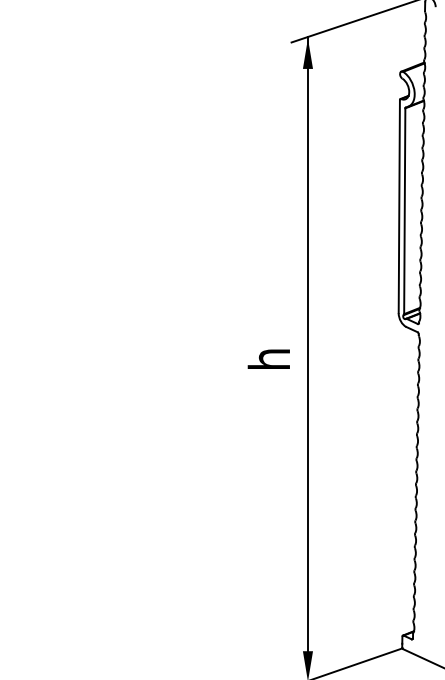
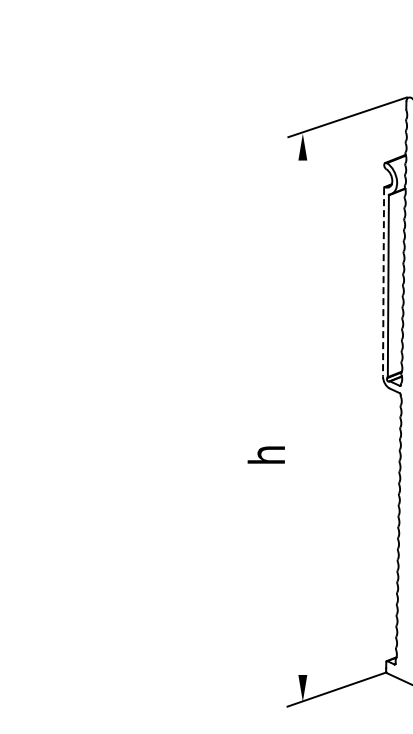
line: (399, 206) -> (383, 282), solid -> dashed
line: (307, 343) -> (302, 403), removed
text: (267, 358) -> (265, 454), moved

